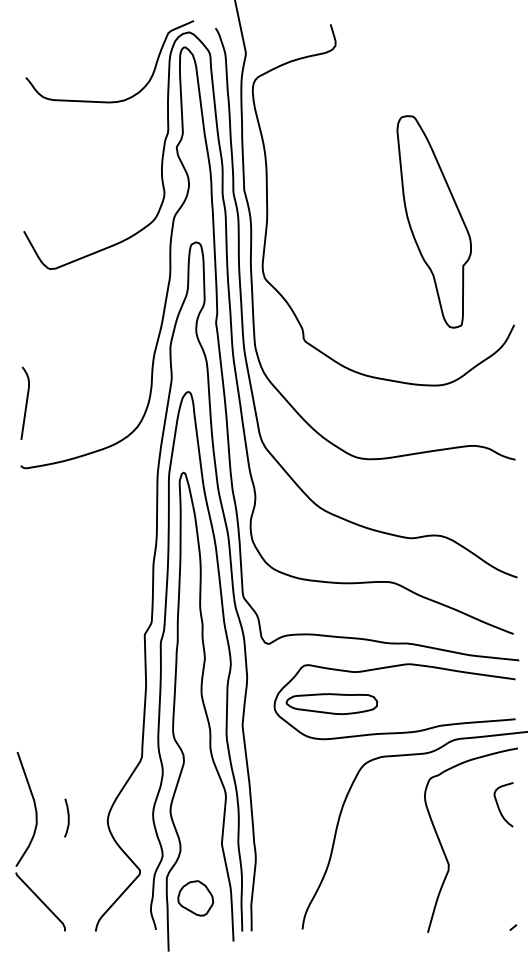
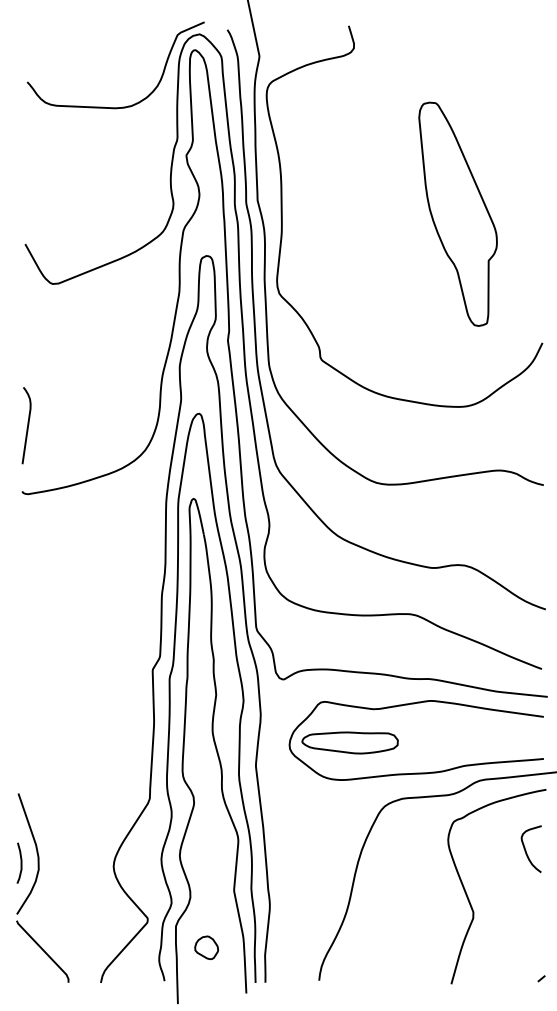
part: (433, 221) -> (457, 213), moved
curve: (67, 817) -> (20, 862), moved
part: (195, 897) -> (206, 947), size x0.62

